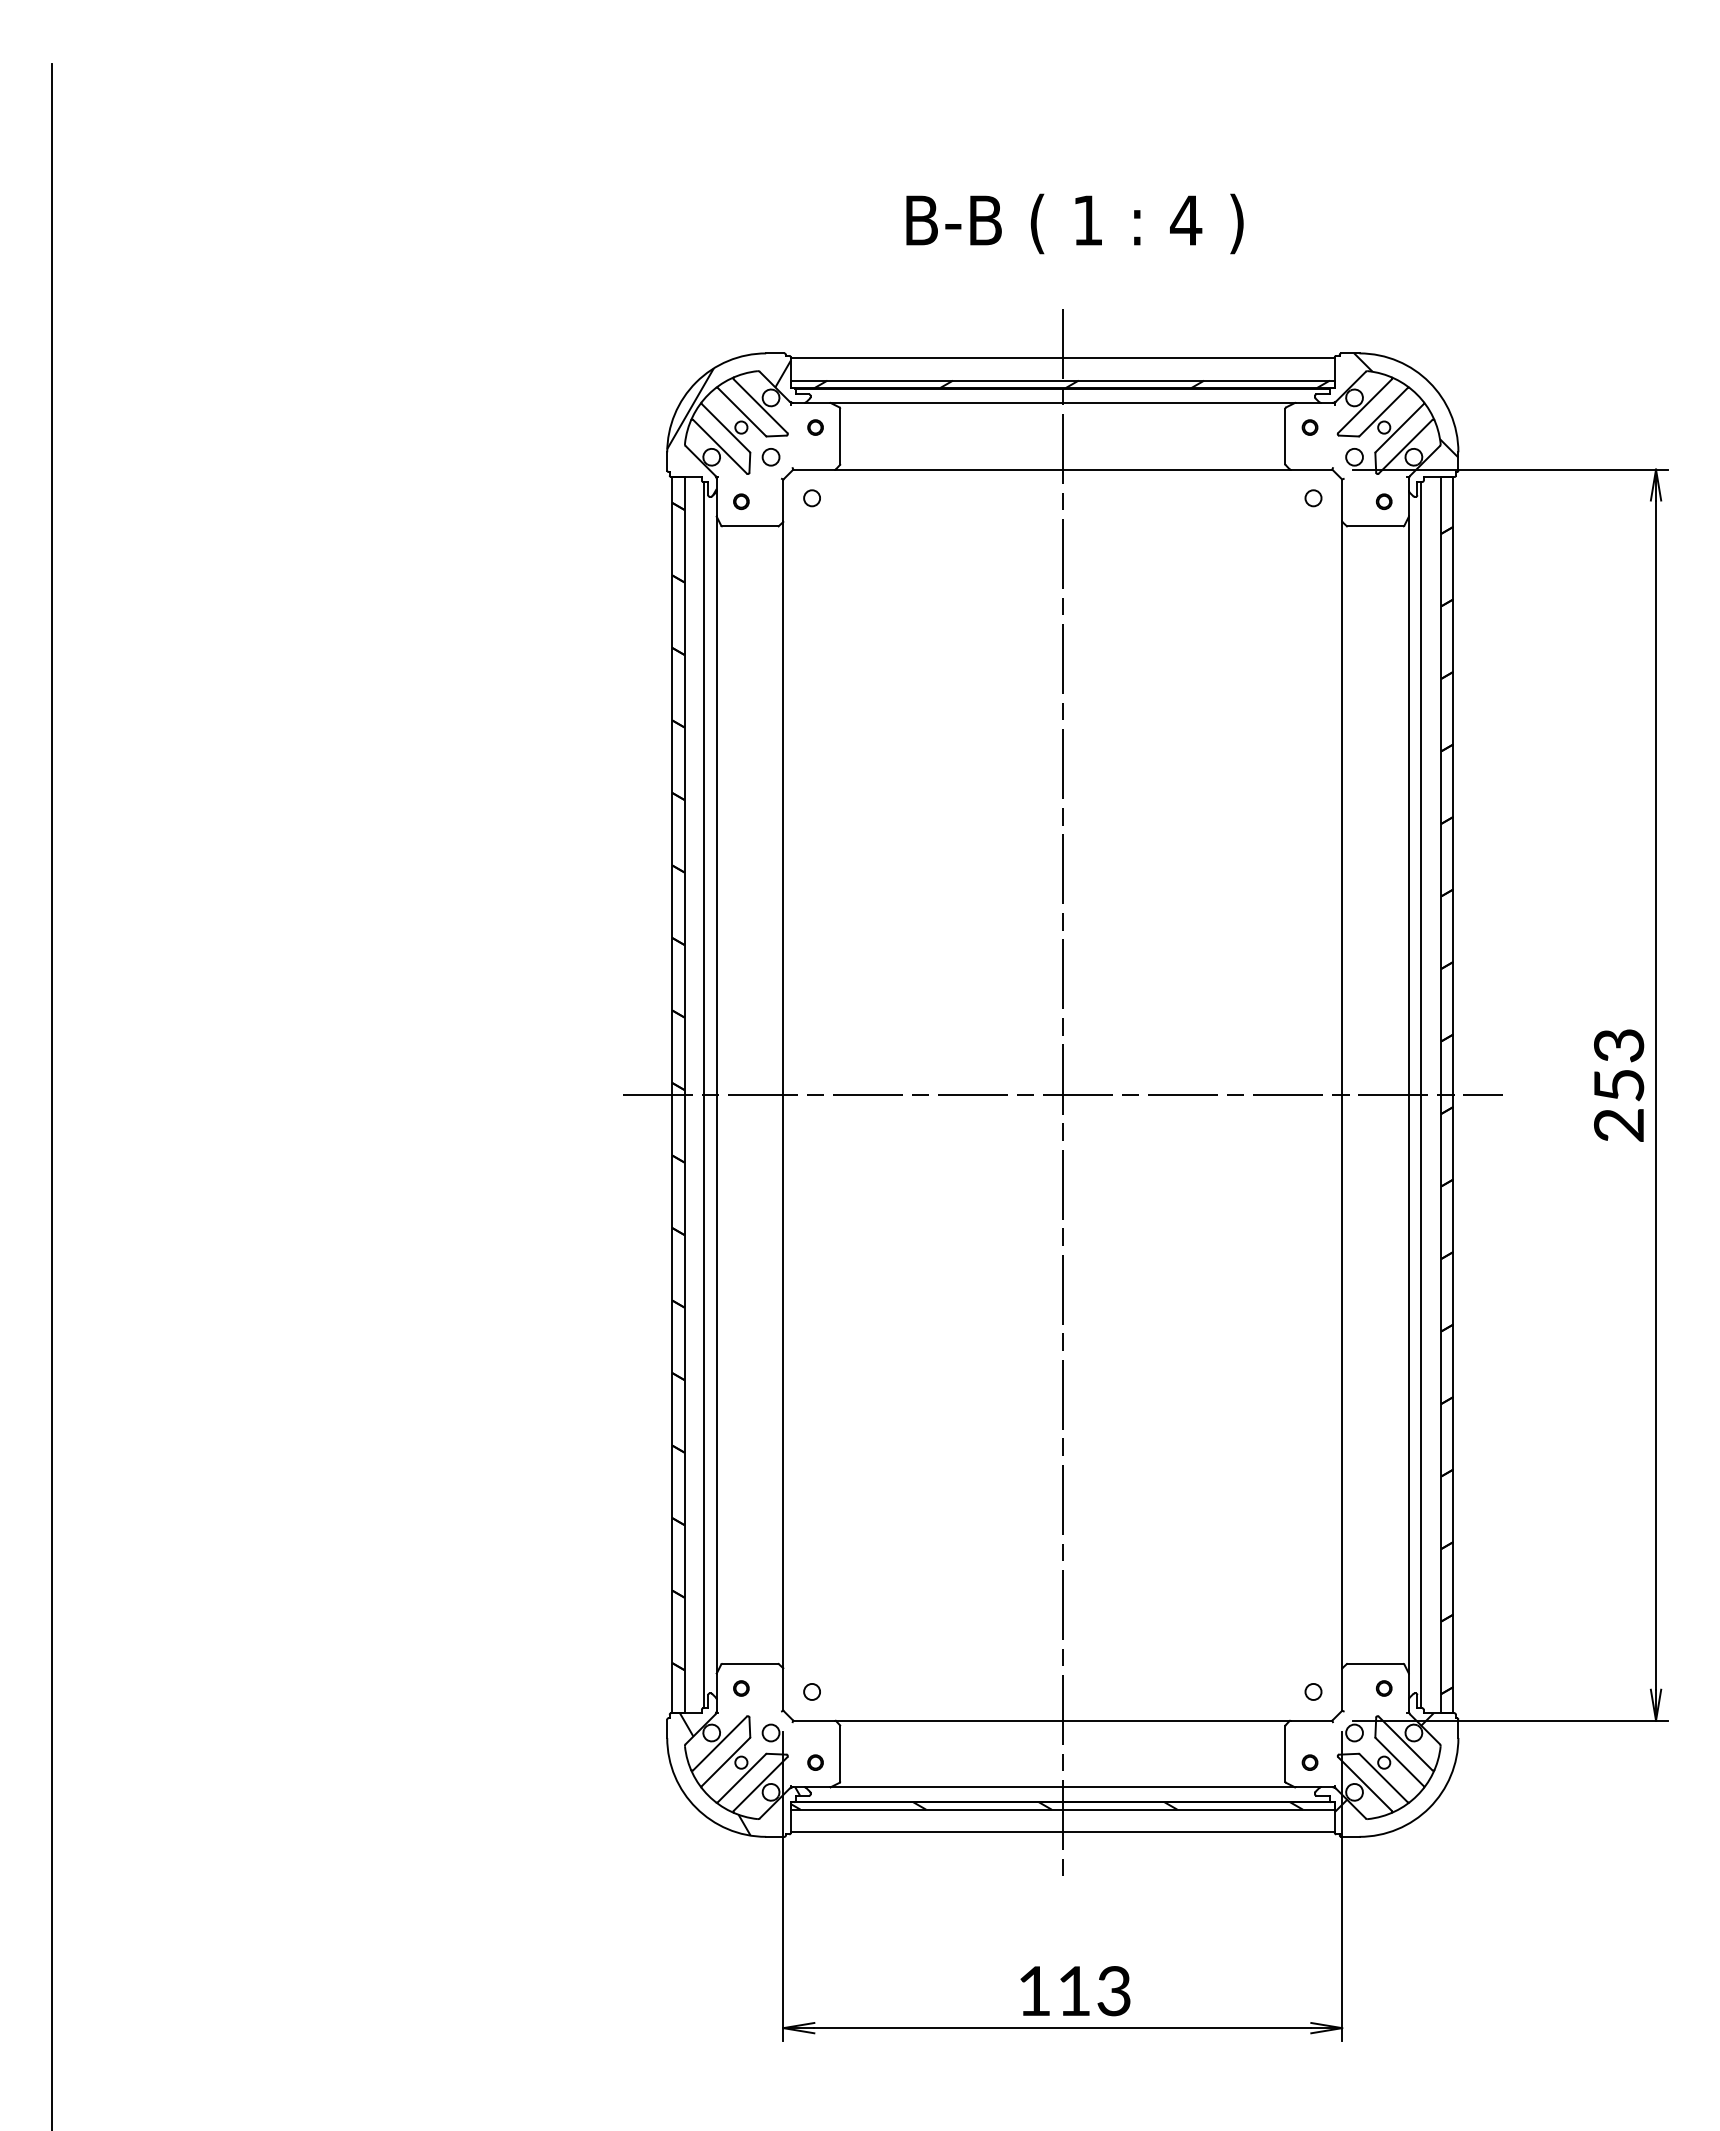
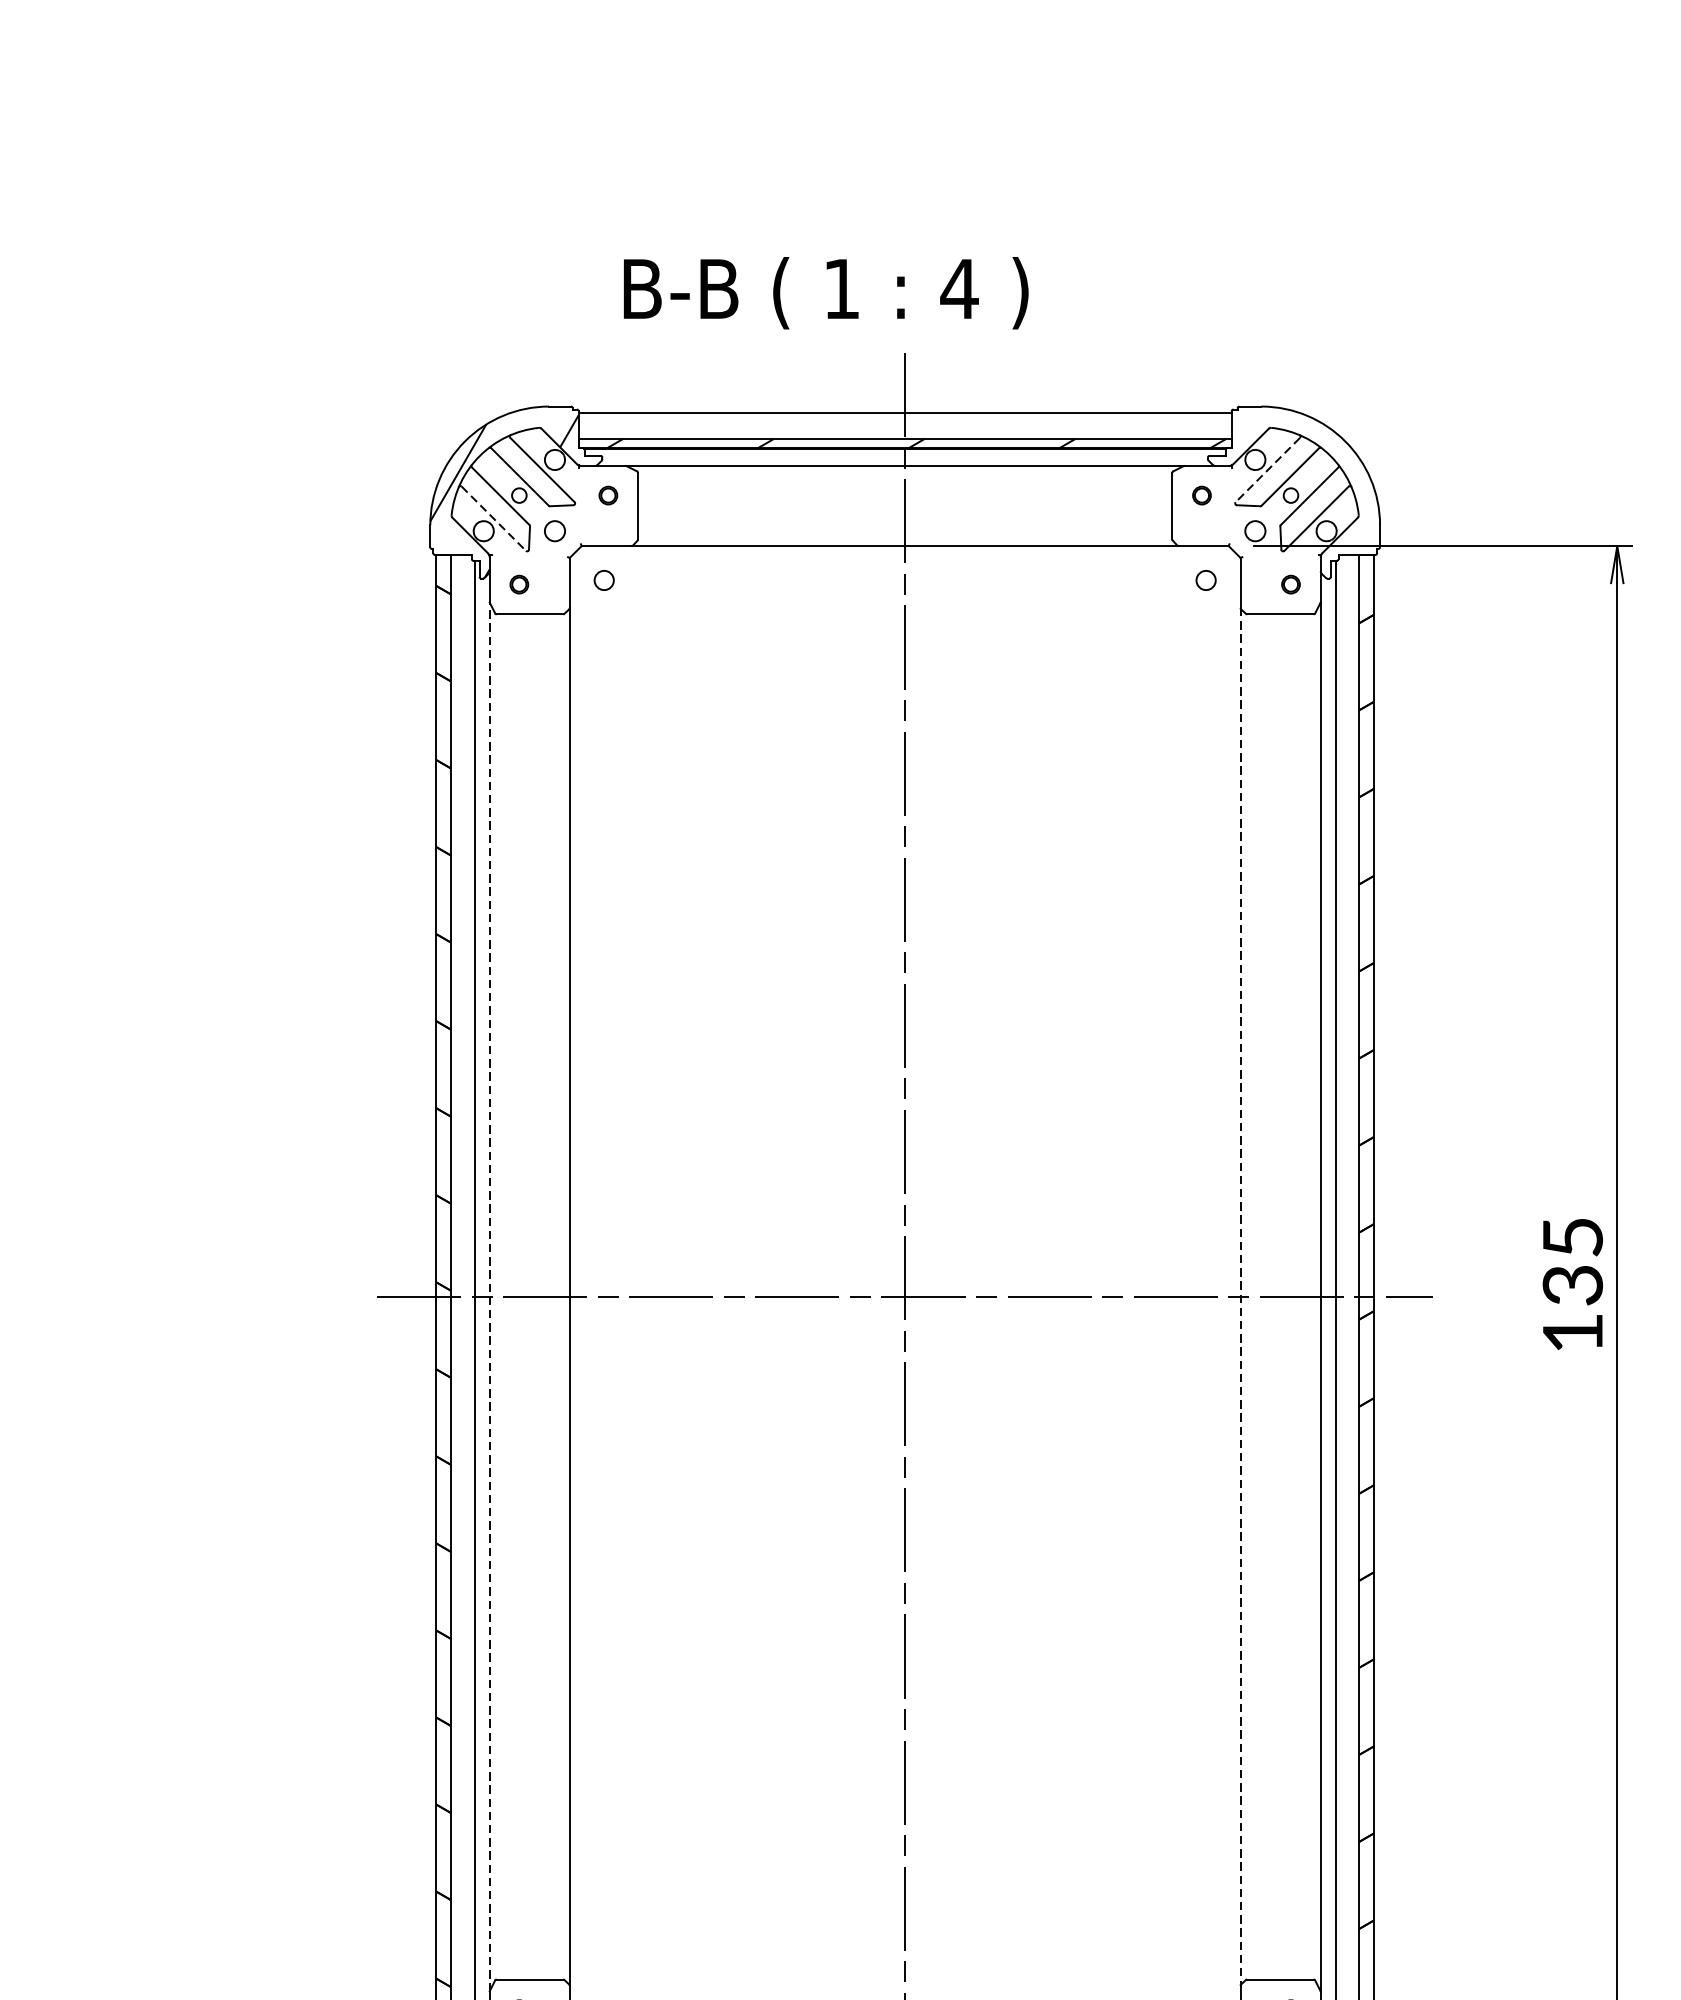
text: (1074, 223) -> (825, 292), moved
hatch: (1406, 405) -> (1317, 469), removed
line: (1364, 406) -> (1267, 470), solid -> dashed
line: (720, 446) -> (494, 518), solid -> dashed
text: (1619, 1085) -> (1573, 1285), 253 -> 135
line: (716, 1095) -> (489, 1297), solid -> dashed
line: (1342, 1095) -> (1240, 1297), solid -> dashed

